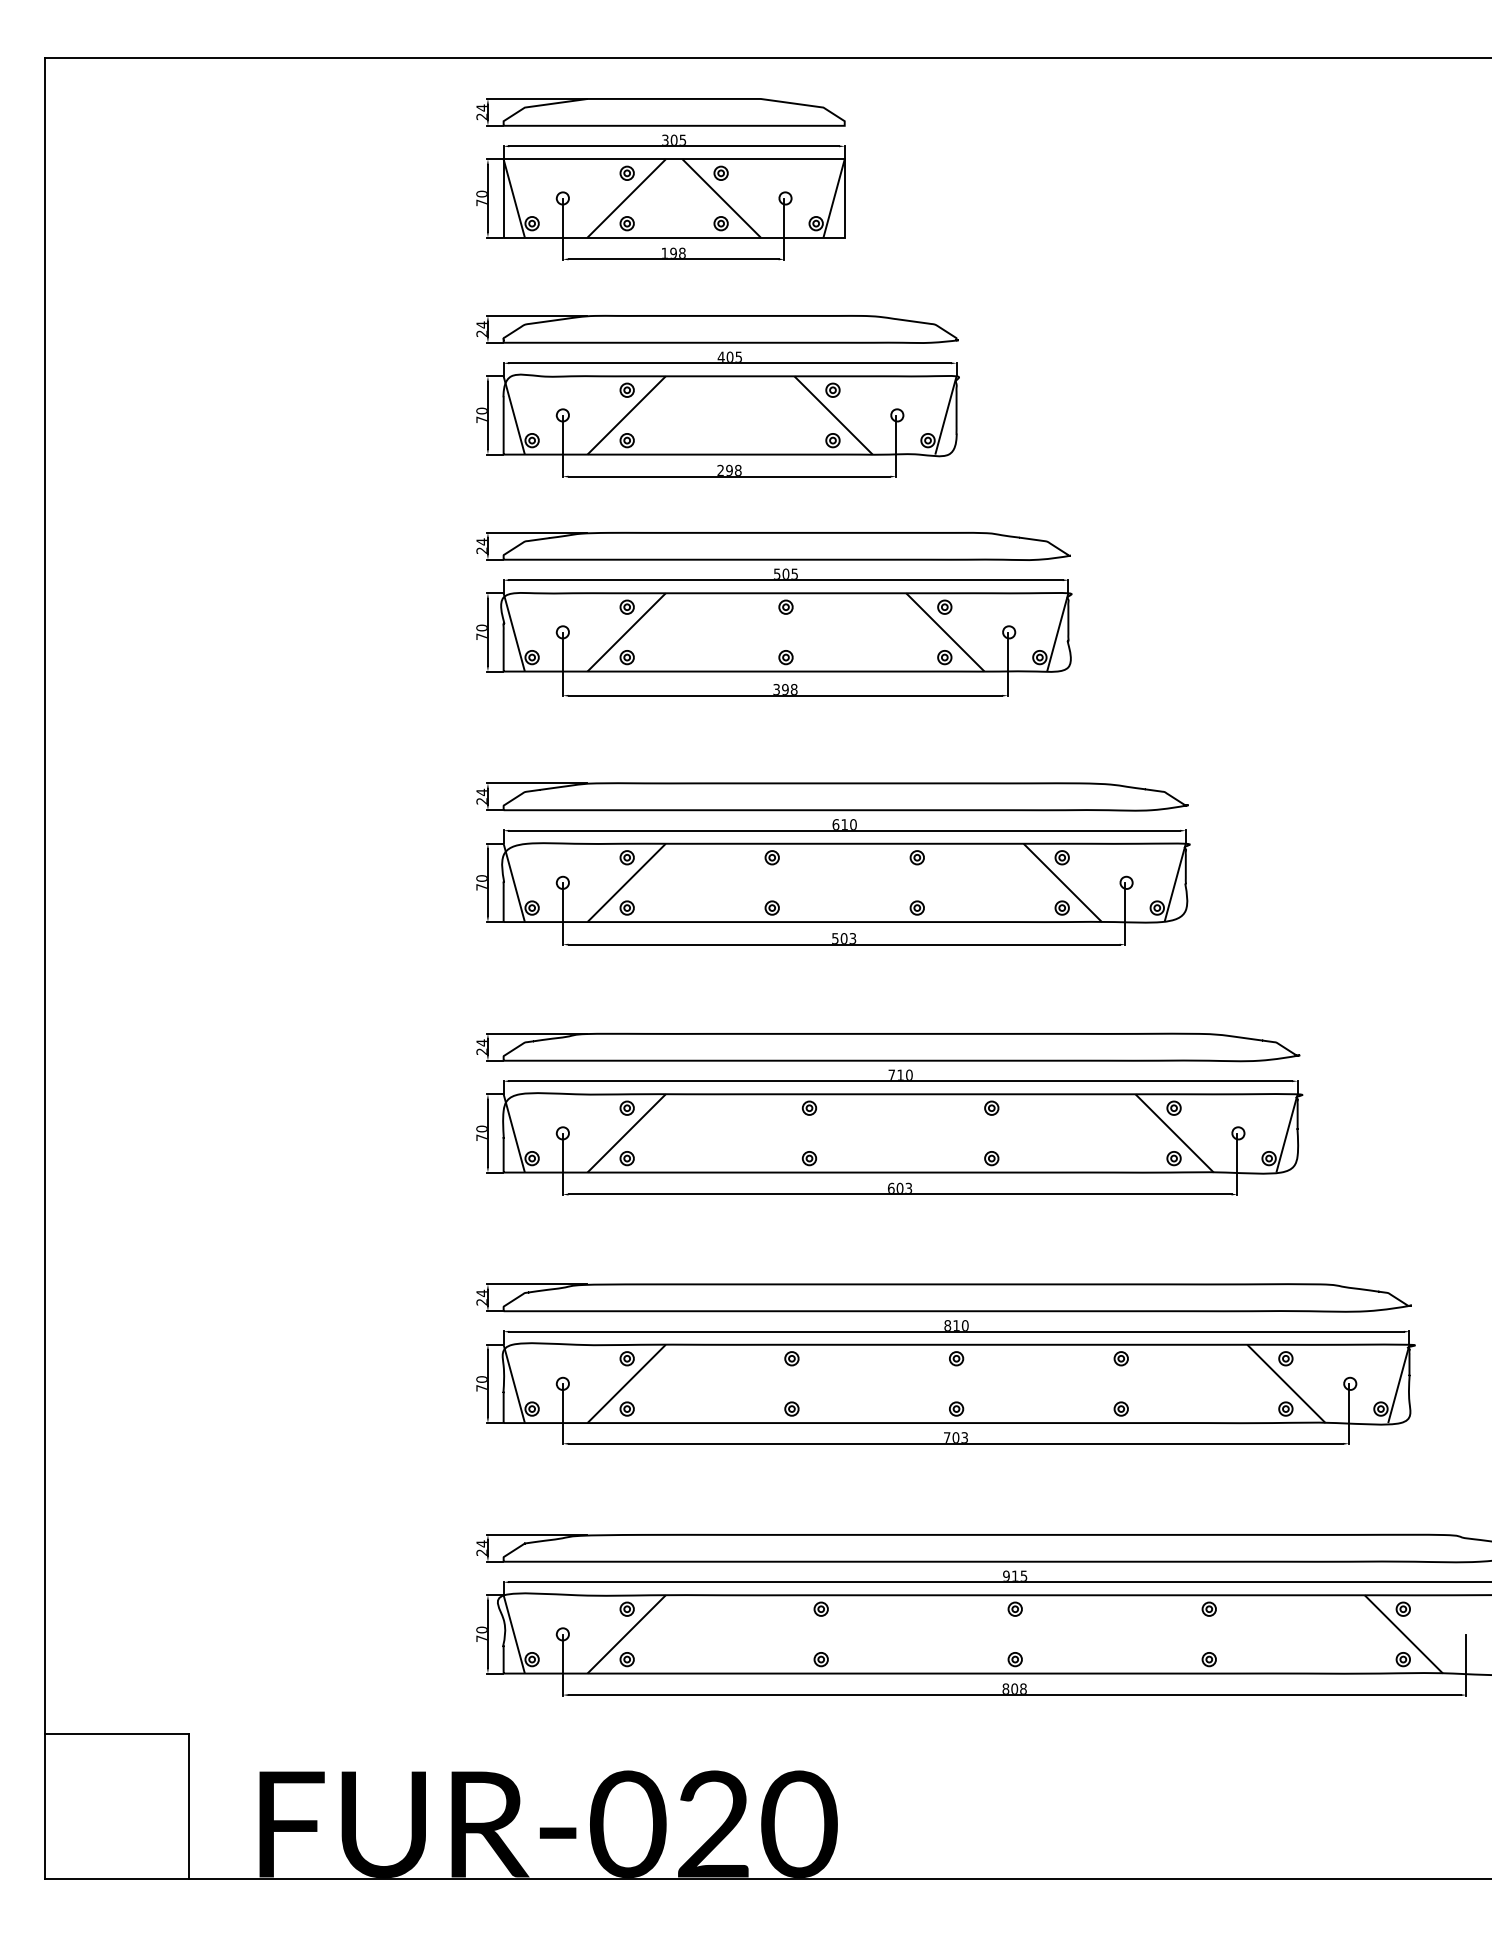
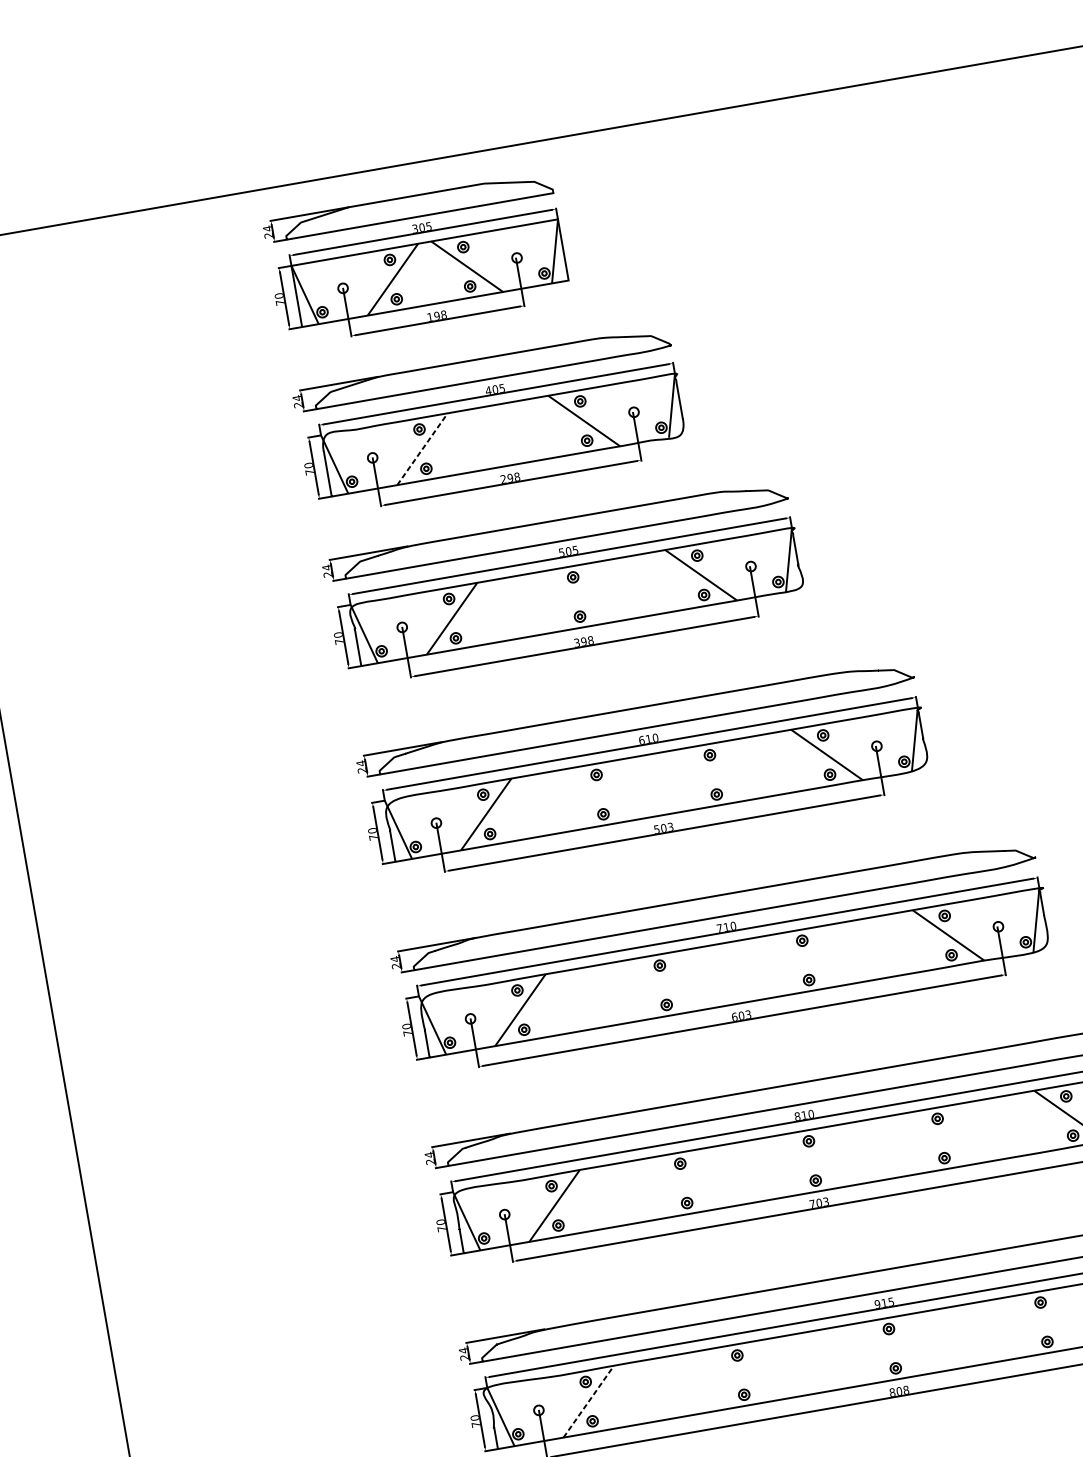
line: (627, 415) -> (423, 449), solid -> dashed
line: (627, 1634) -> (589, 1401), solid -> dashed

